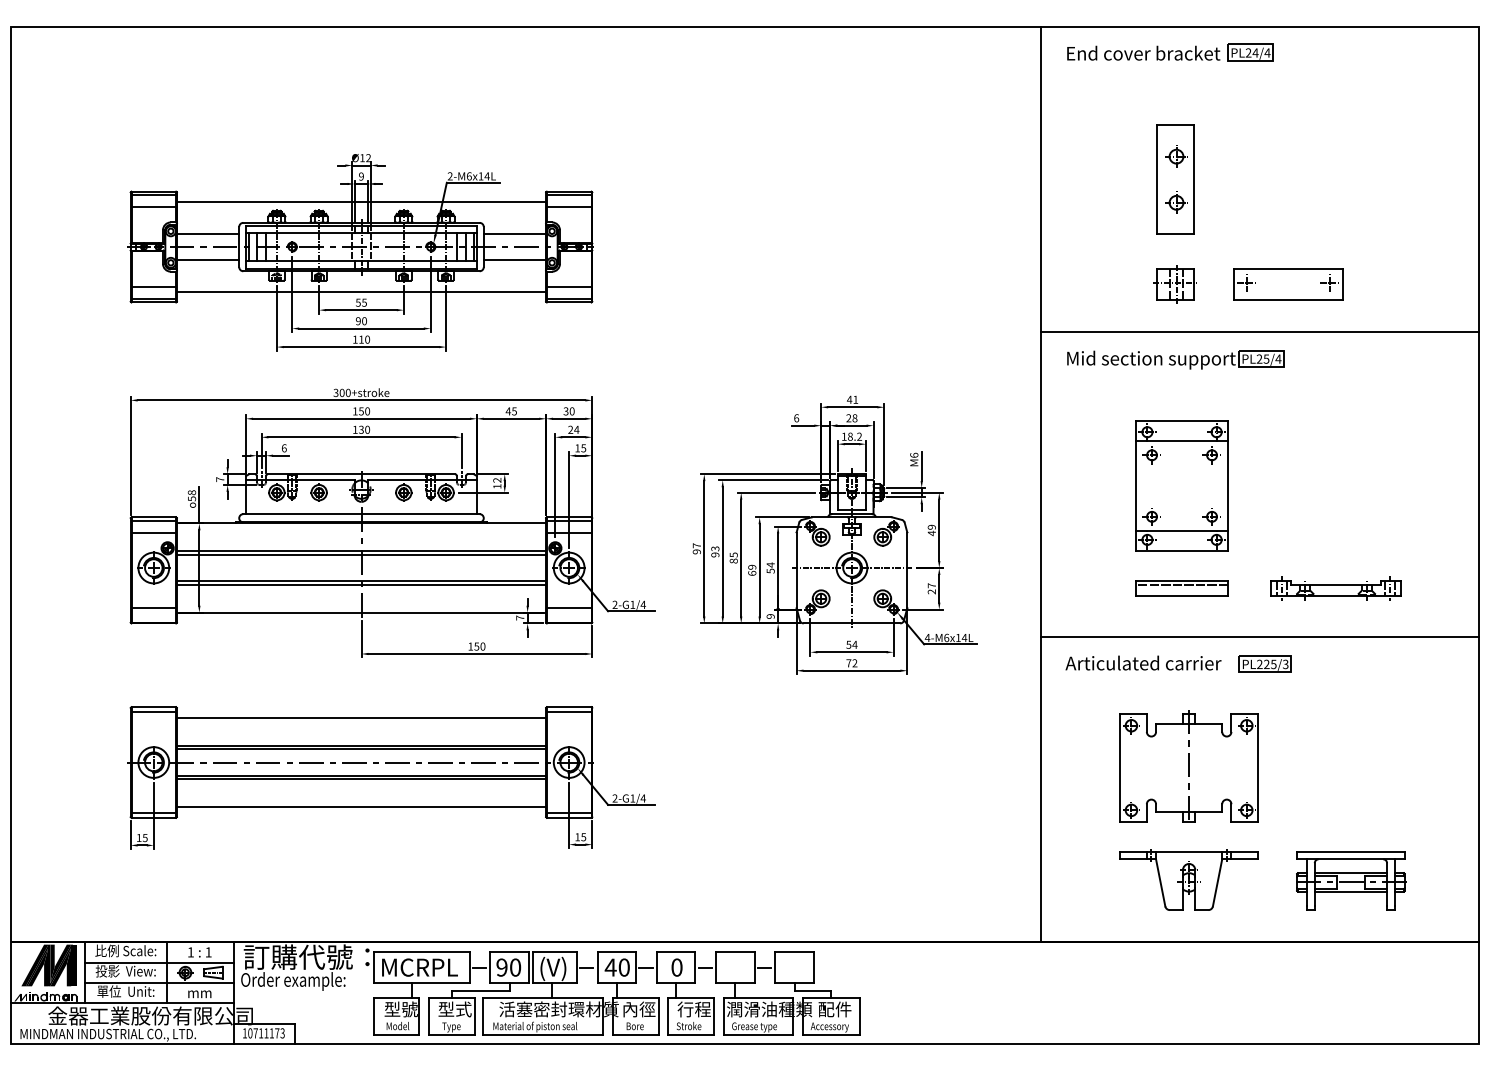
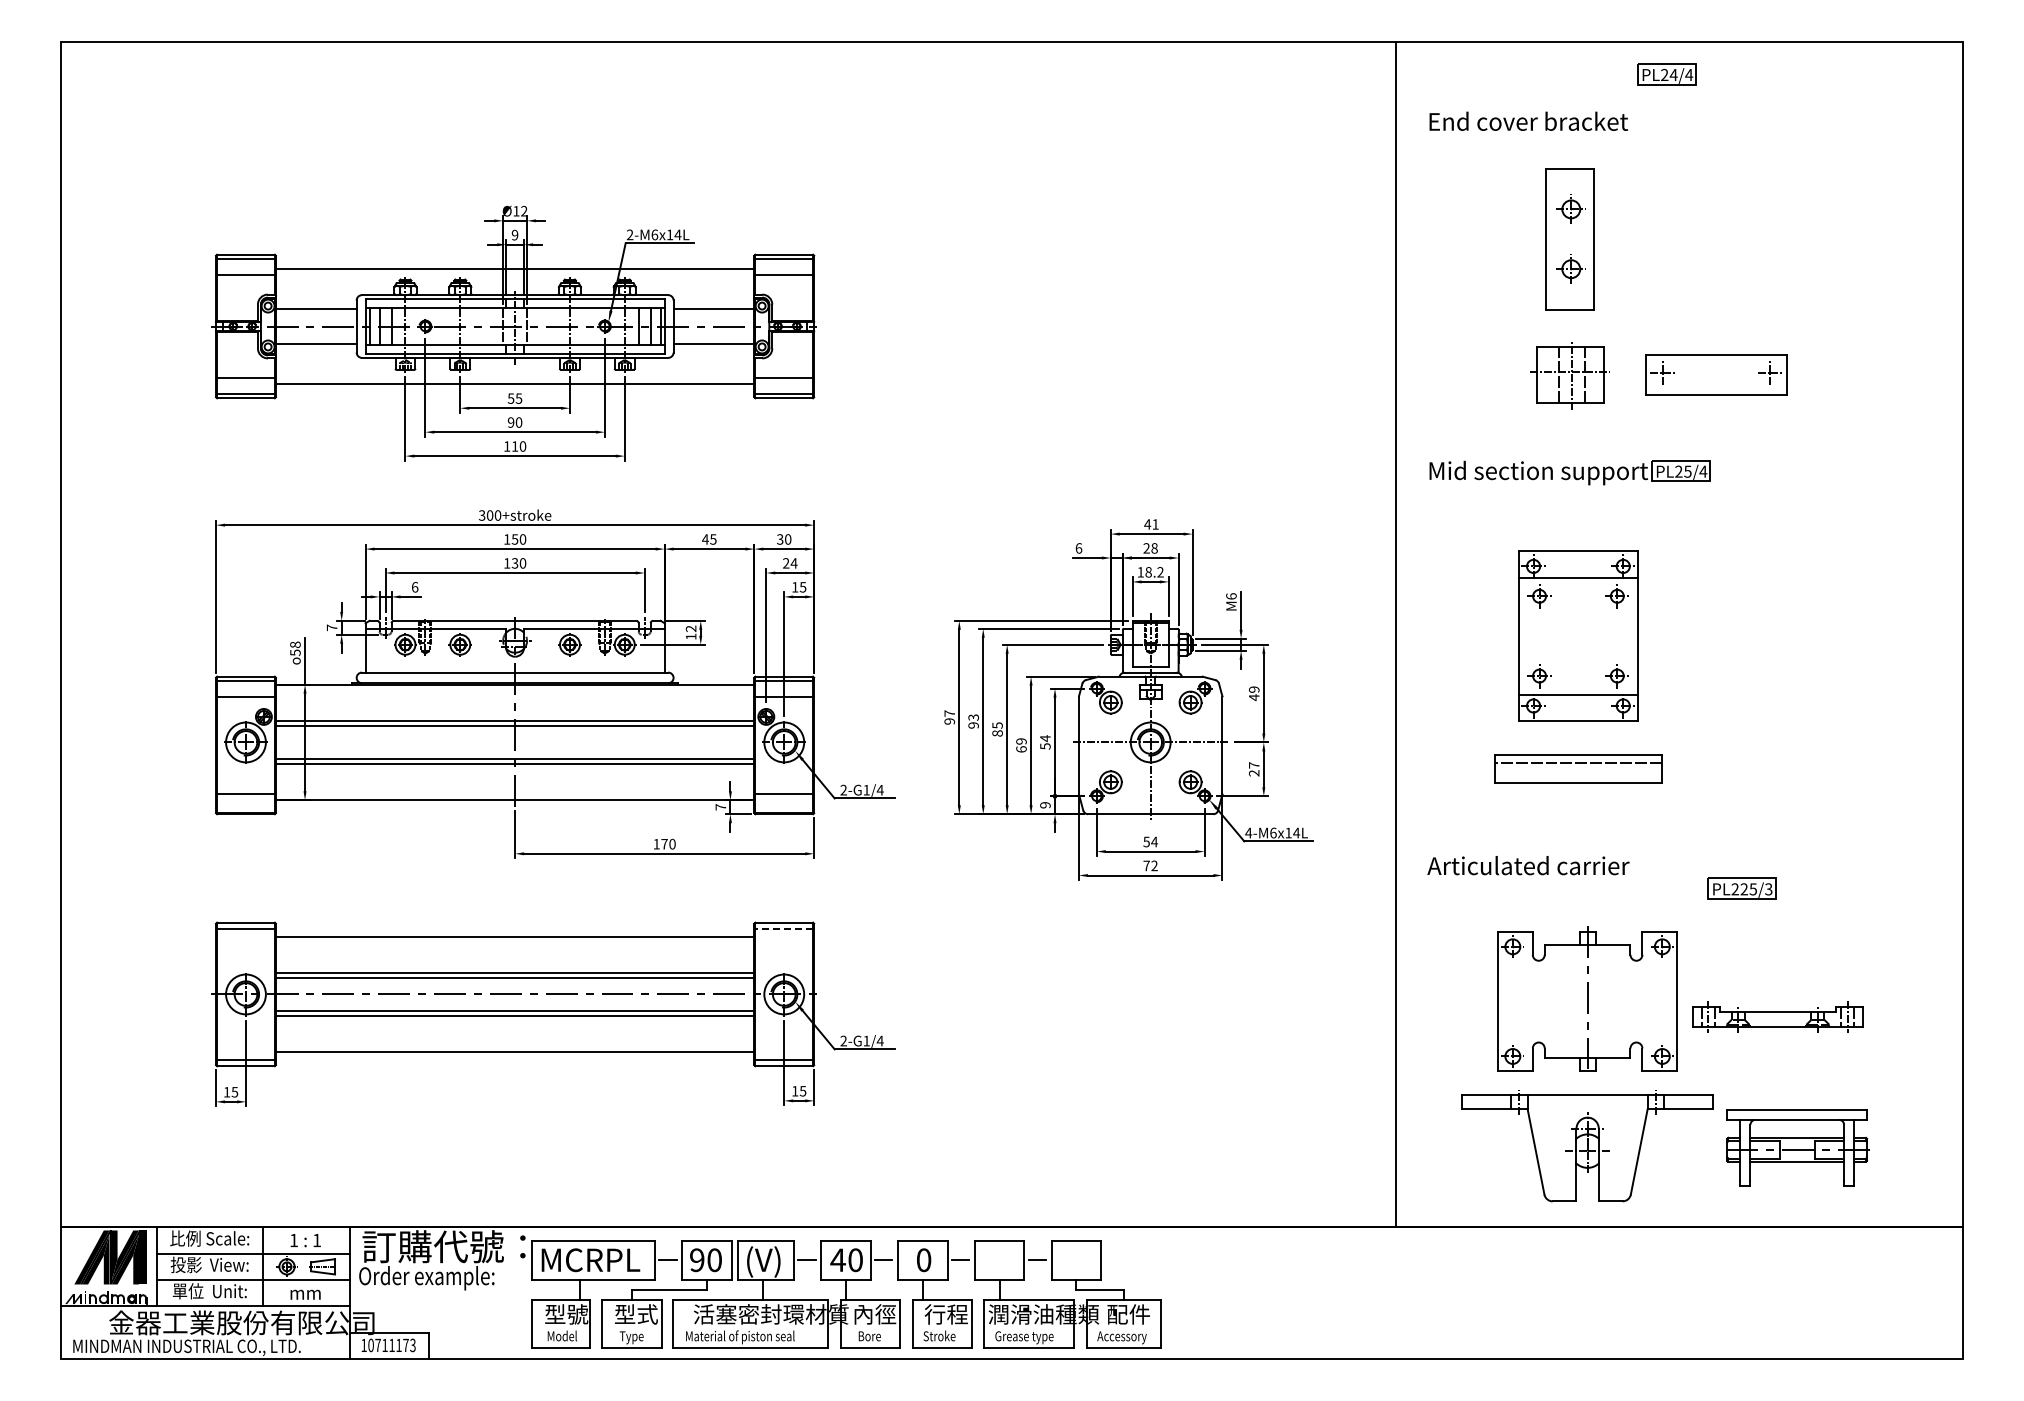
text: (1143, 52) -> (1528, 120), moved
part: (1175, 284) -> (1569, 374), size x1.4
line: (1260, 332) -> (1679, 437), removed
part: (1182, 588) -> (1578, 768), size x1.4
part: (1335, 588) -> (1777, 1016), moved
line: (1260, 637) -> (1679, 832), removed
text: (476, 646) -> (664, 844), 150 -> 170
part: (1264, 663) -> (1741, 888), moved
line: (569, 711) -> (784, 928), solid -> dashed
part: (1189, 879) -> (1587, 1146), size x1.4

